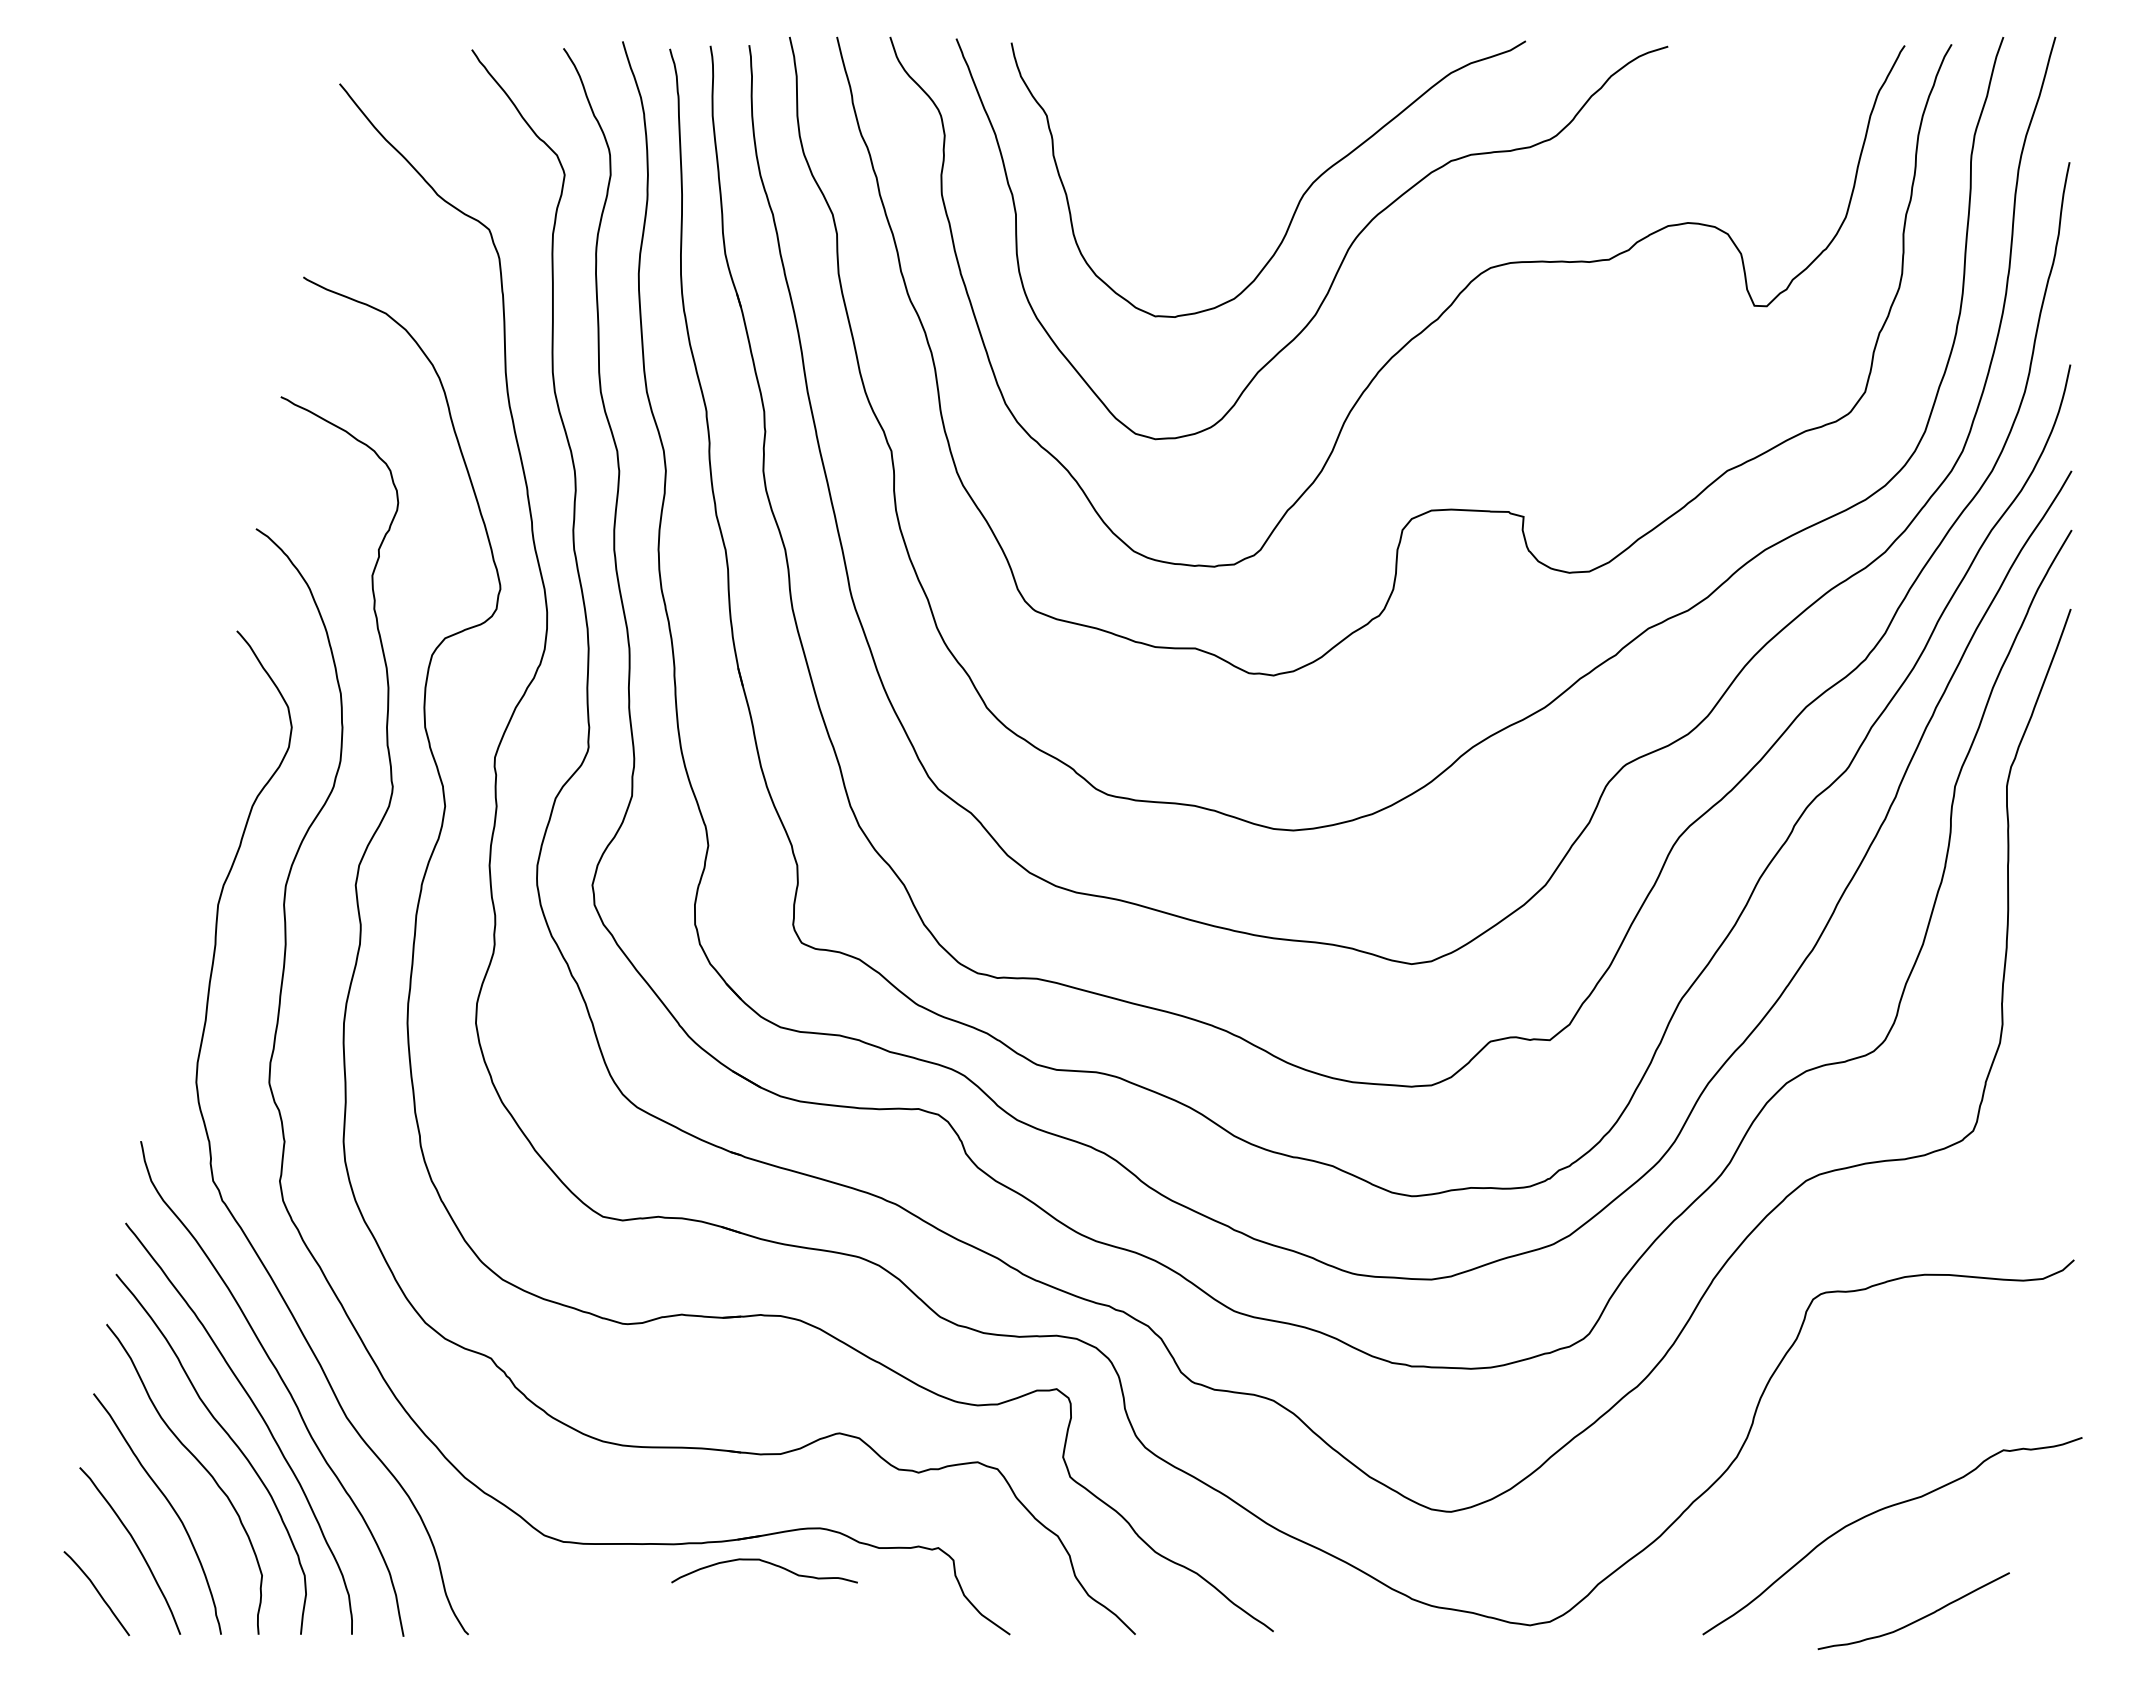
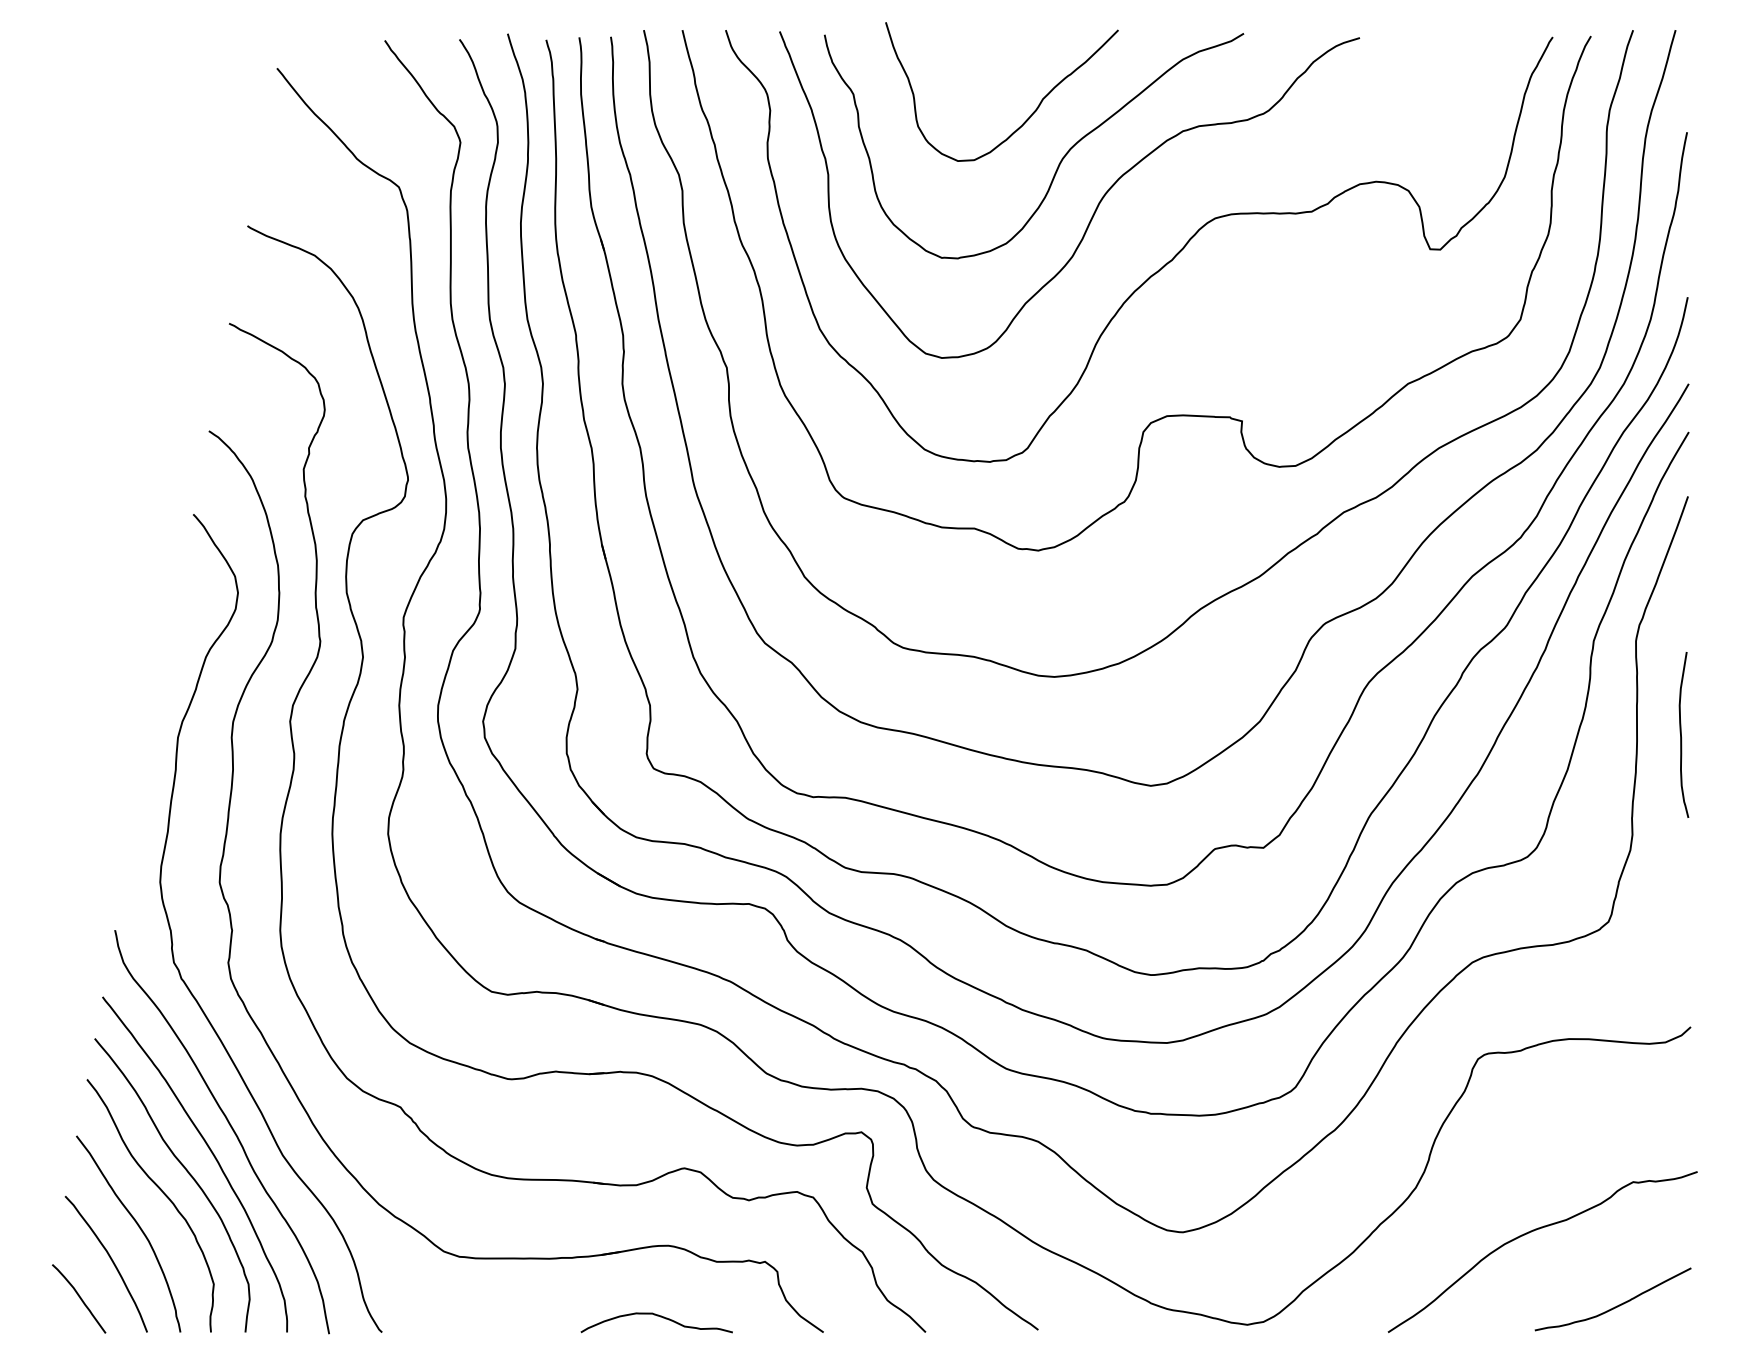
curve: (1265, 139) -> (1031, 113), added
curve: (2063, 903) -> (1682, 736), added
curve: (767, 1563) -> (659, 1316), moved
curve: (1917, 1619) -> (1616, 1306), moved

